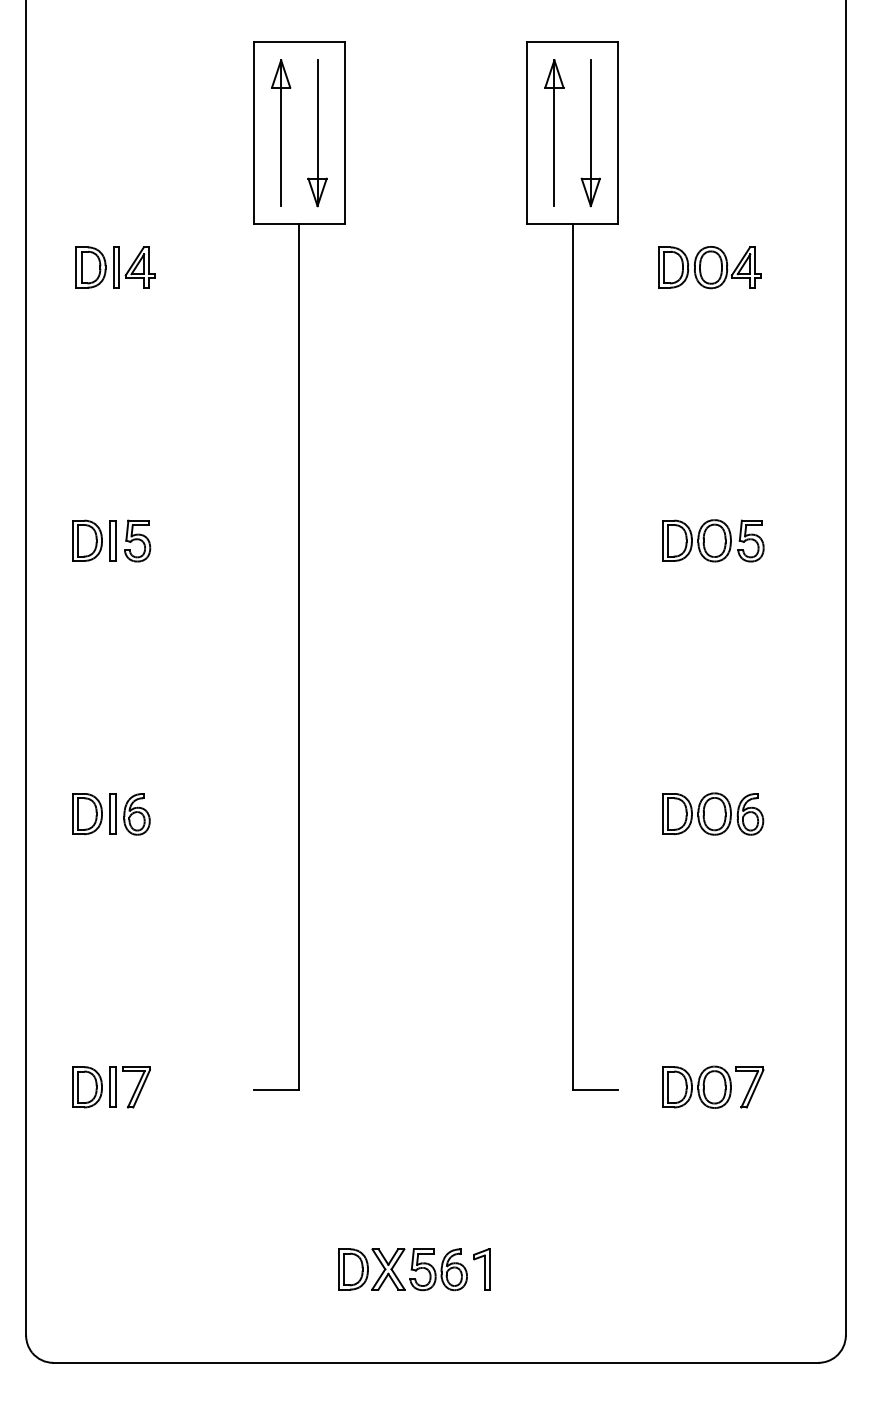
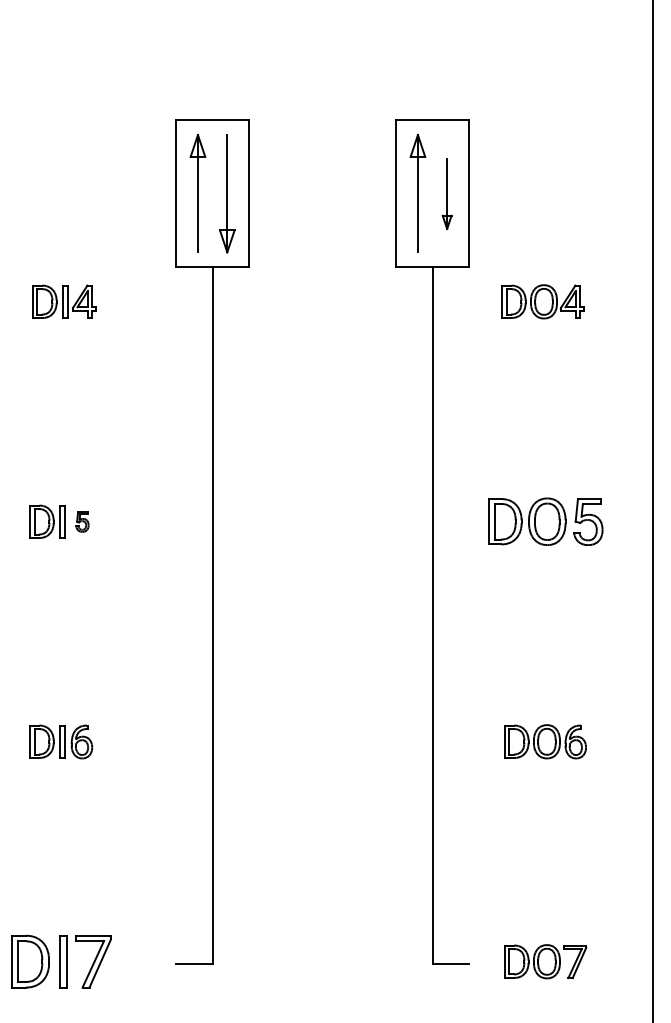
part: (590, 133) -> (446, 193), size x0.6
part: (137, 540) -> (82, 521), size x0.6
part: (713, 540) -> (546, 521), size x1.4
part: (111, 1087) -> (61, 961), size x1.6

